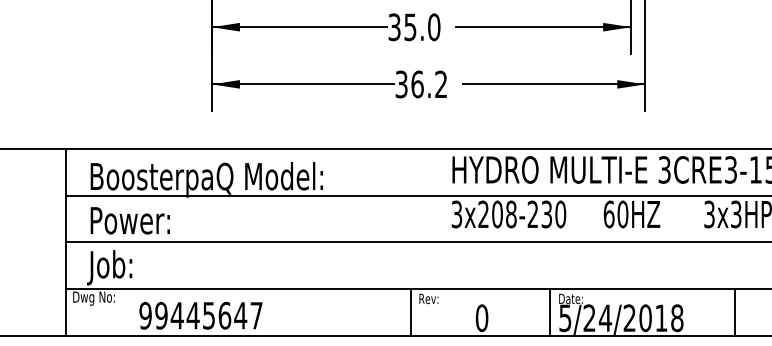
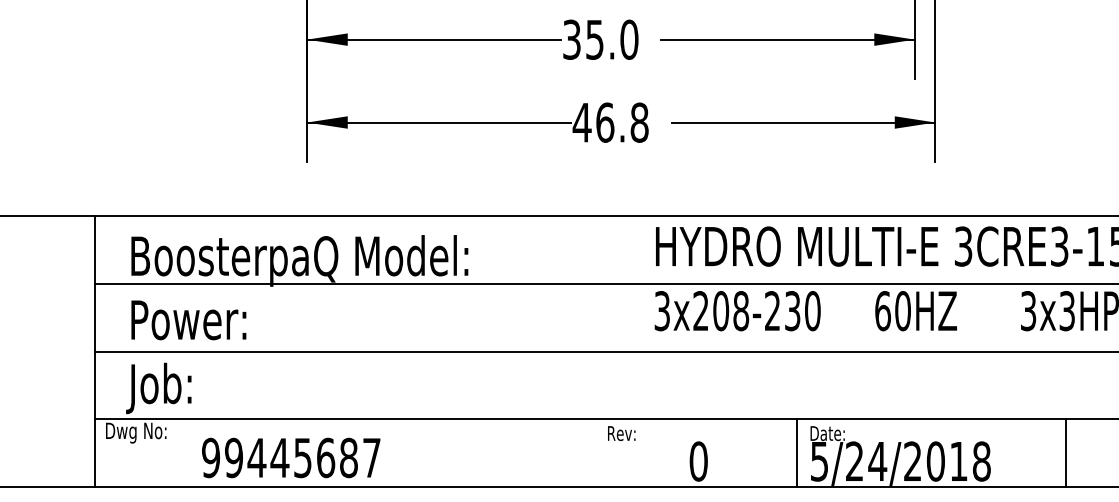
text: (421, 84) -> (610, 122), 36.2 -> 46.8
line: (410, 312) -> (595, 453), removed
text: (240, 315) -> (348, 457), 99445647 -> 99445687

